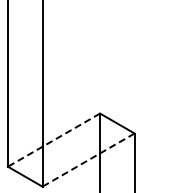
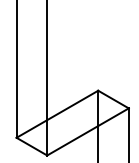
line: (53, 140) -> (56, 114), dashed -> solid
line: (88, 160) -> (87, 132), dashed -> solid

